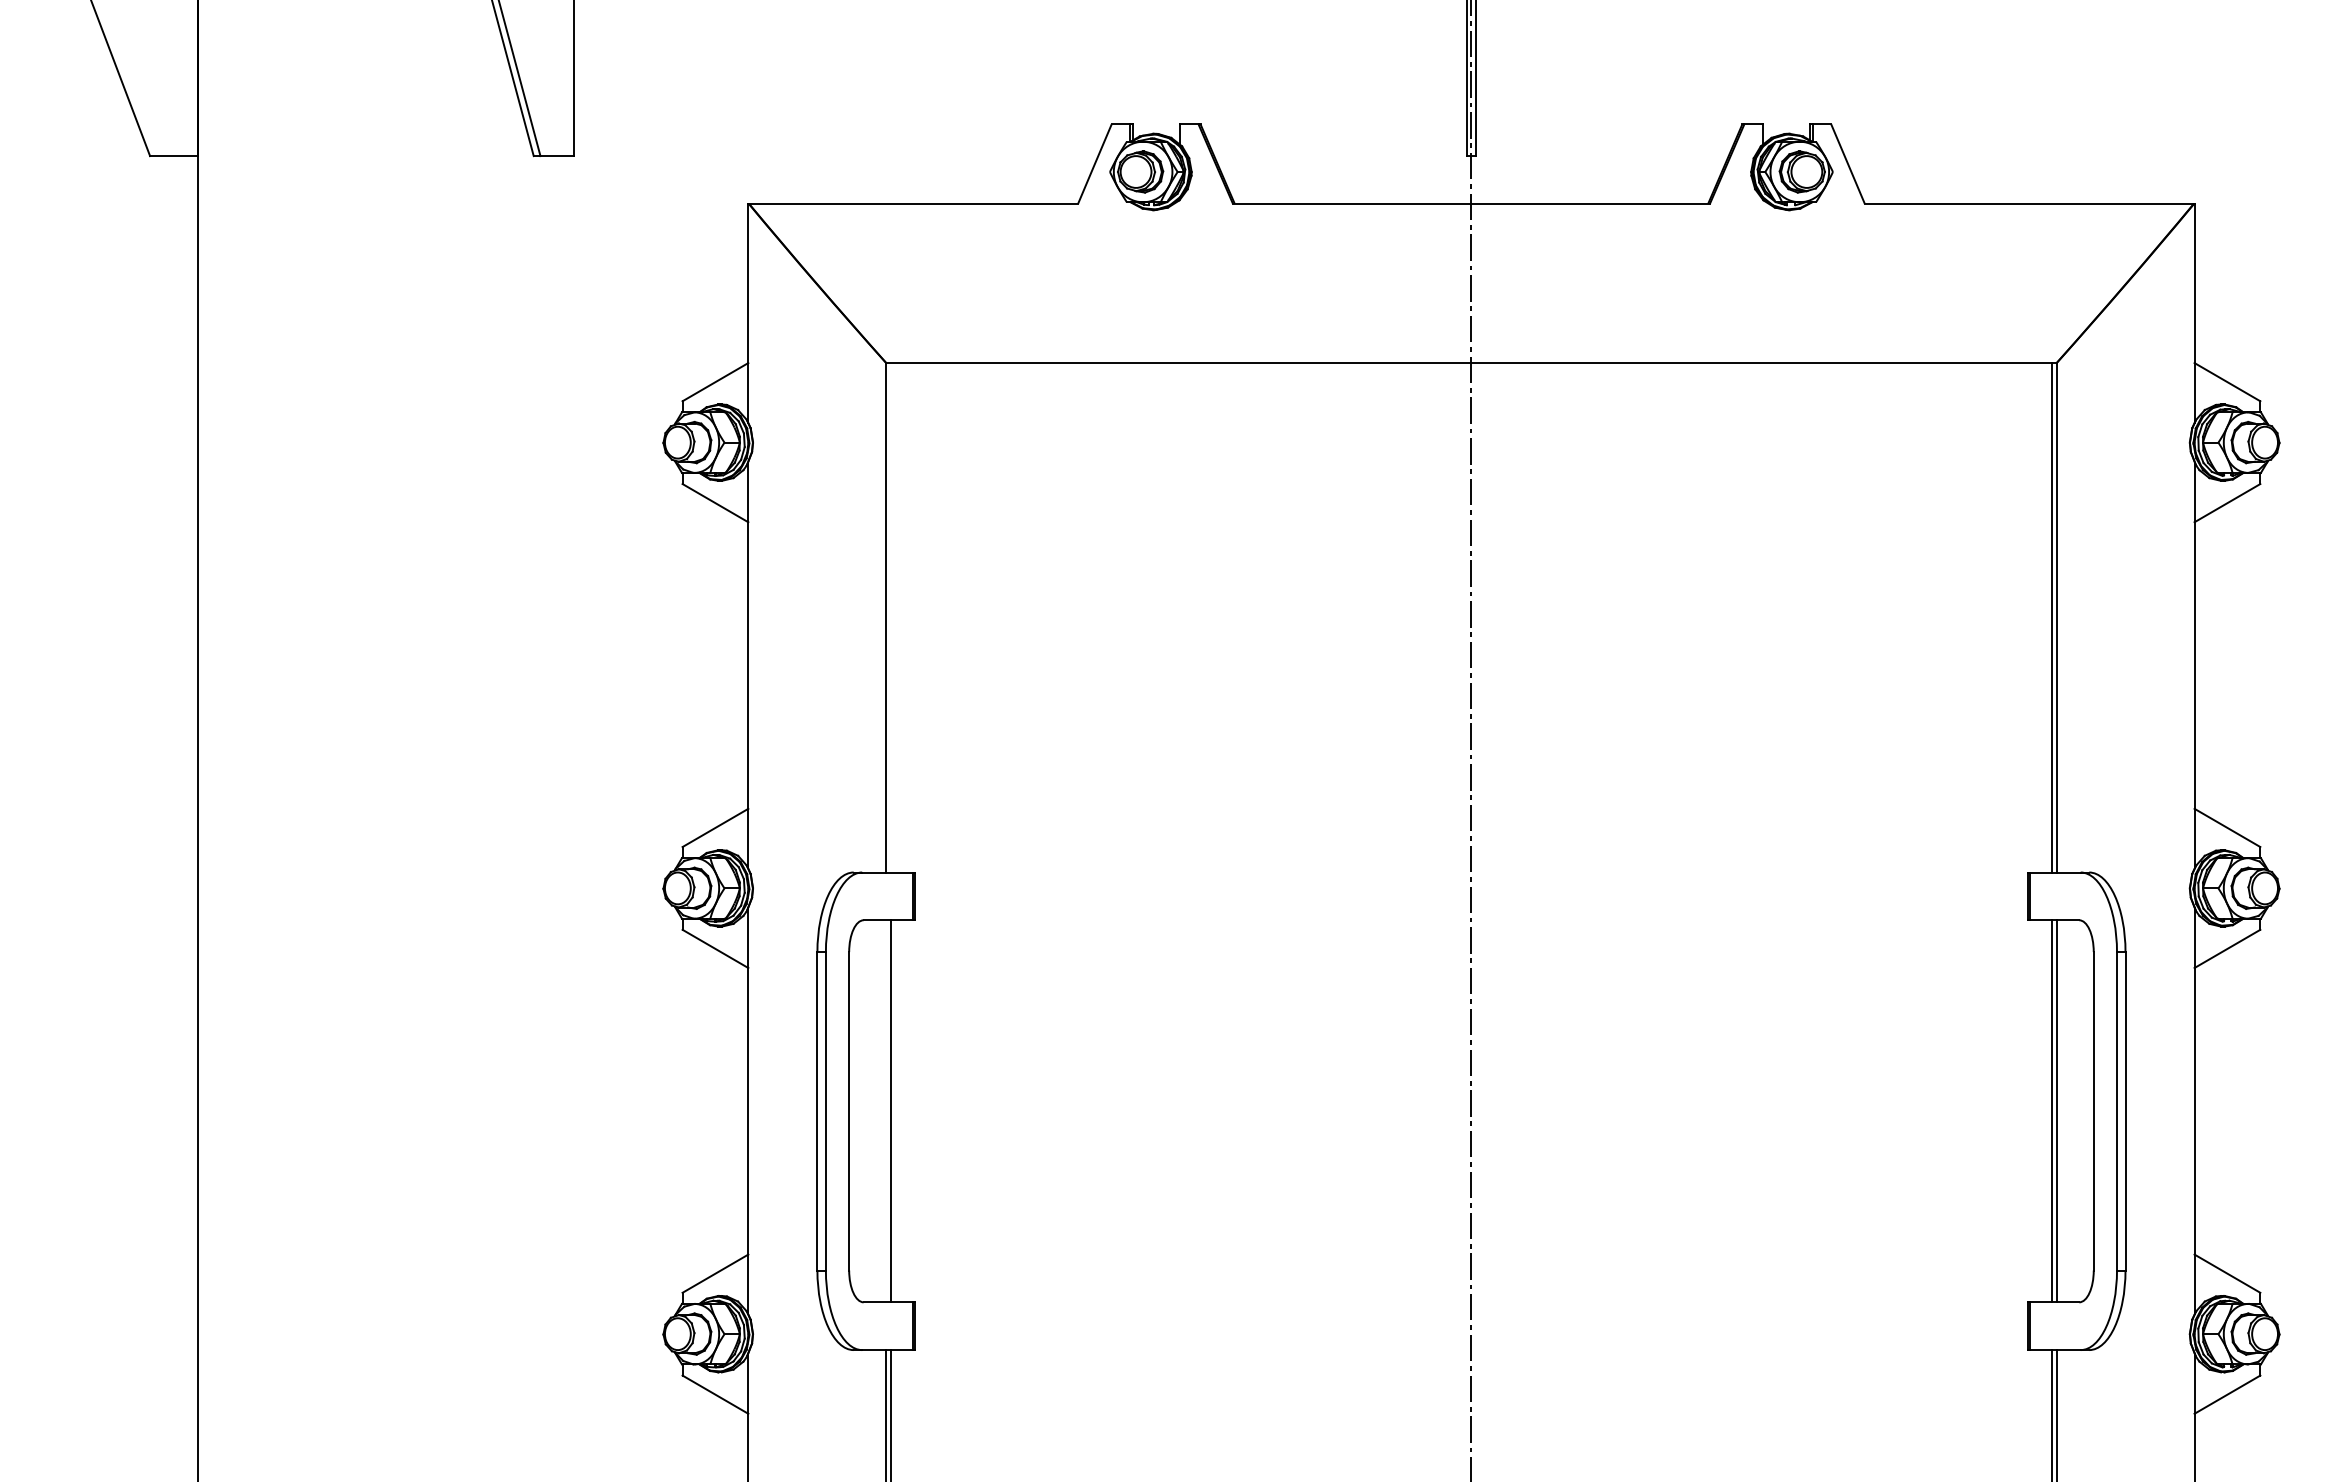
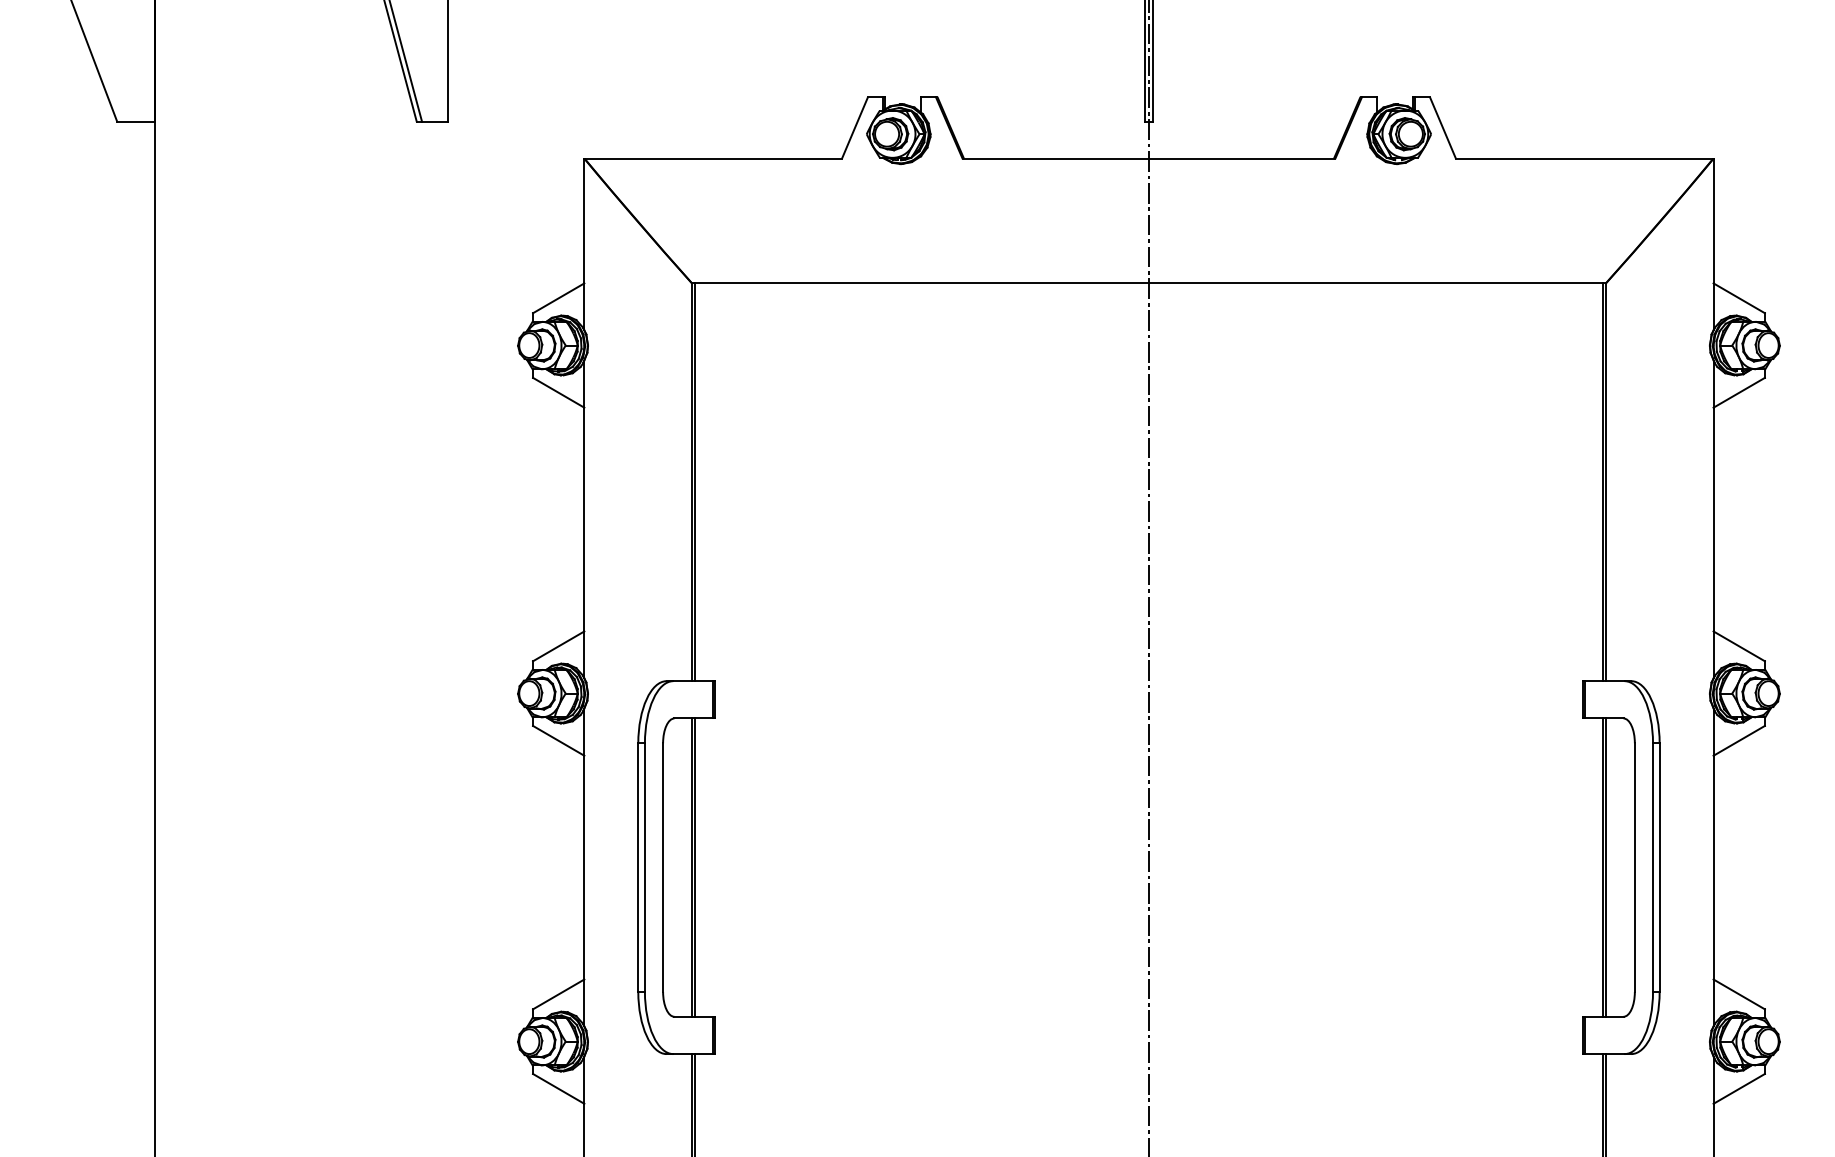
line: (890, 617) -> (695, 482), added
line: (886, 1111) -> (692, 867), added

